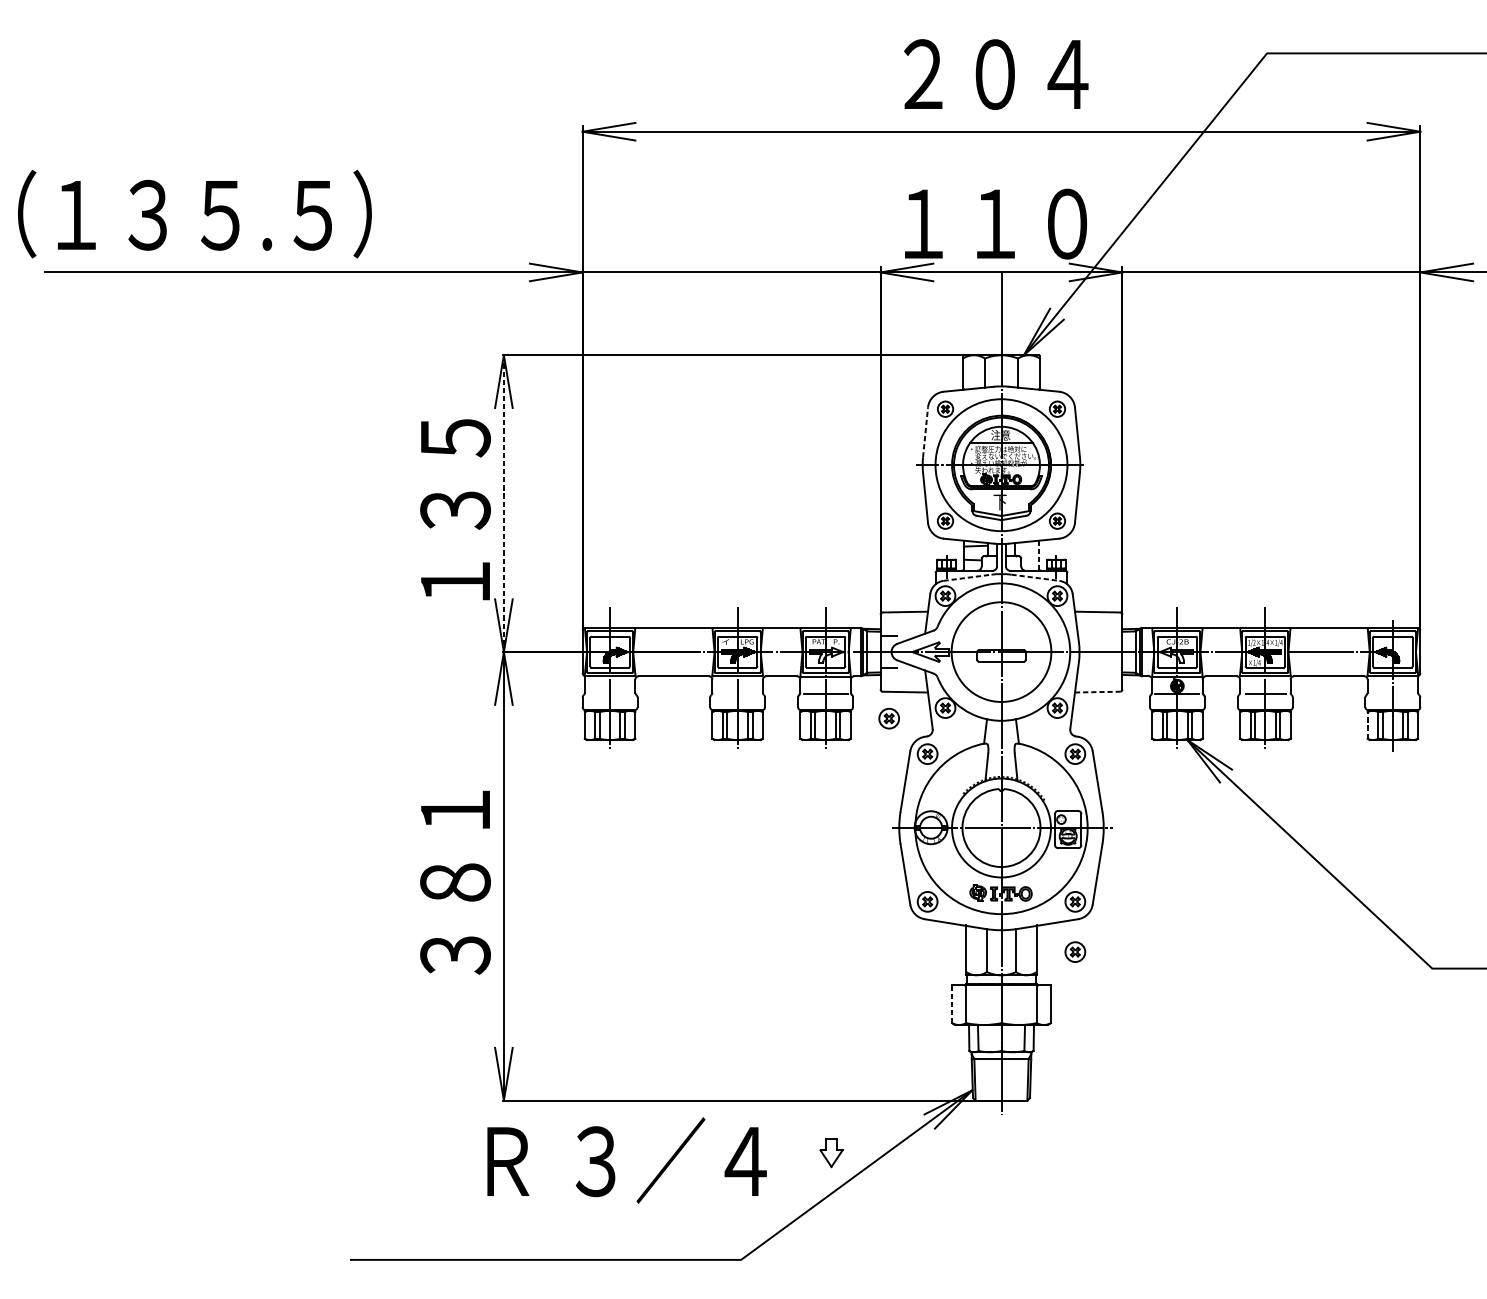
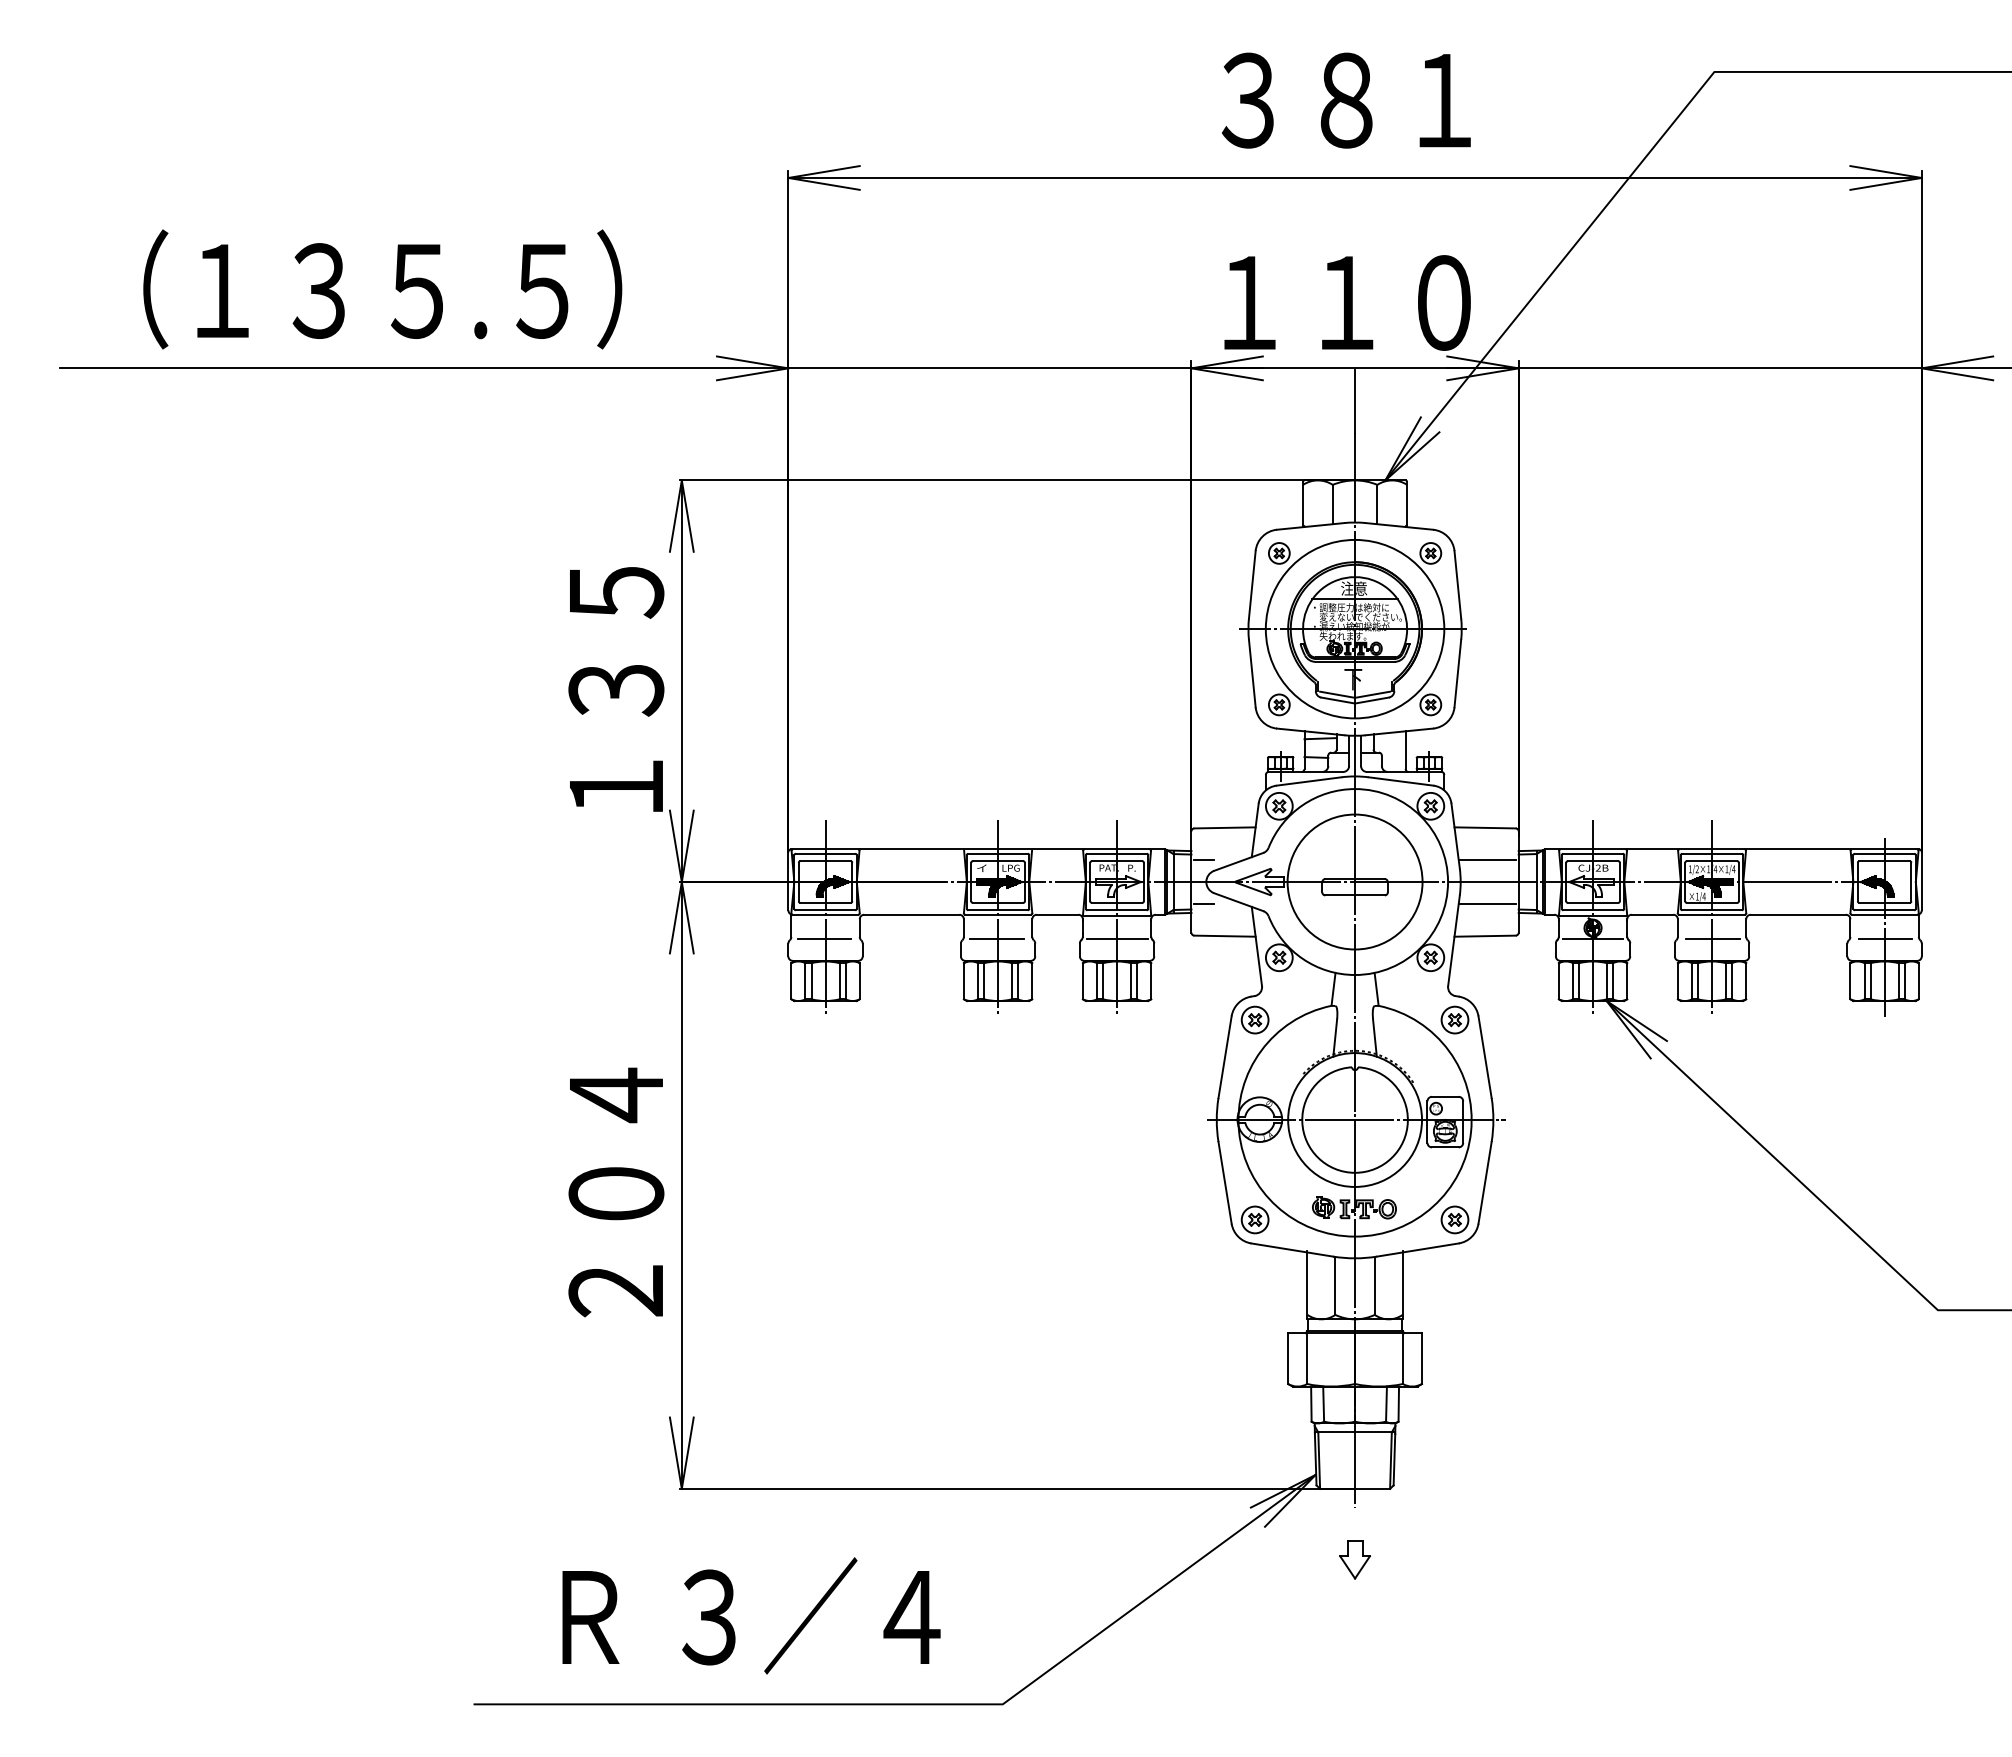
text: (995, 74) -> (1347, 100), ２０４ -> ３８１
text: (194, 214) -> (382, 289), moved
line: (925, 432) -> (1252, 584), dashed -> solid
line: (503, 503) -> (681, 681), dashed -> solid
line: (1038, 554) -> (1405, 750), dashed -> solid
line: (967, 577) -> (1309, 781), dashed -> solid
line: (1035, 577) -> (1401, 781), dashed -> solid
line: (1098, 636) -> (1486, 860), added
line: (1098, 667) -> (1486, 903), added
line: (1097, 692) -> (1485, 936), dashed -> solid
line: (609, 694) -> (824, 939), added
line: (736, 694) -> (996, 939), added
line: (1393, 694) -> (1885, 939), added
part: (888, 718) -> (1202, 971), removed
line: (1367, 724) -> (1850, 980), dashed -> solid
text: (455, 881) -> (616, 1192), ３８１ -> ２０４
part: (1074, 951) -> (1454, 1287), removed
line: (952, 1005) -> (1288, 1359), dashed -> solid
part: (831, 1152) -> (1354, 1559), moved
text: (627, 1160) -> (751, 1615), moved

